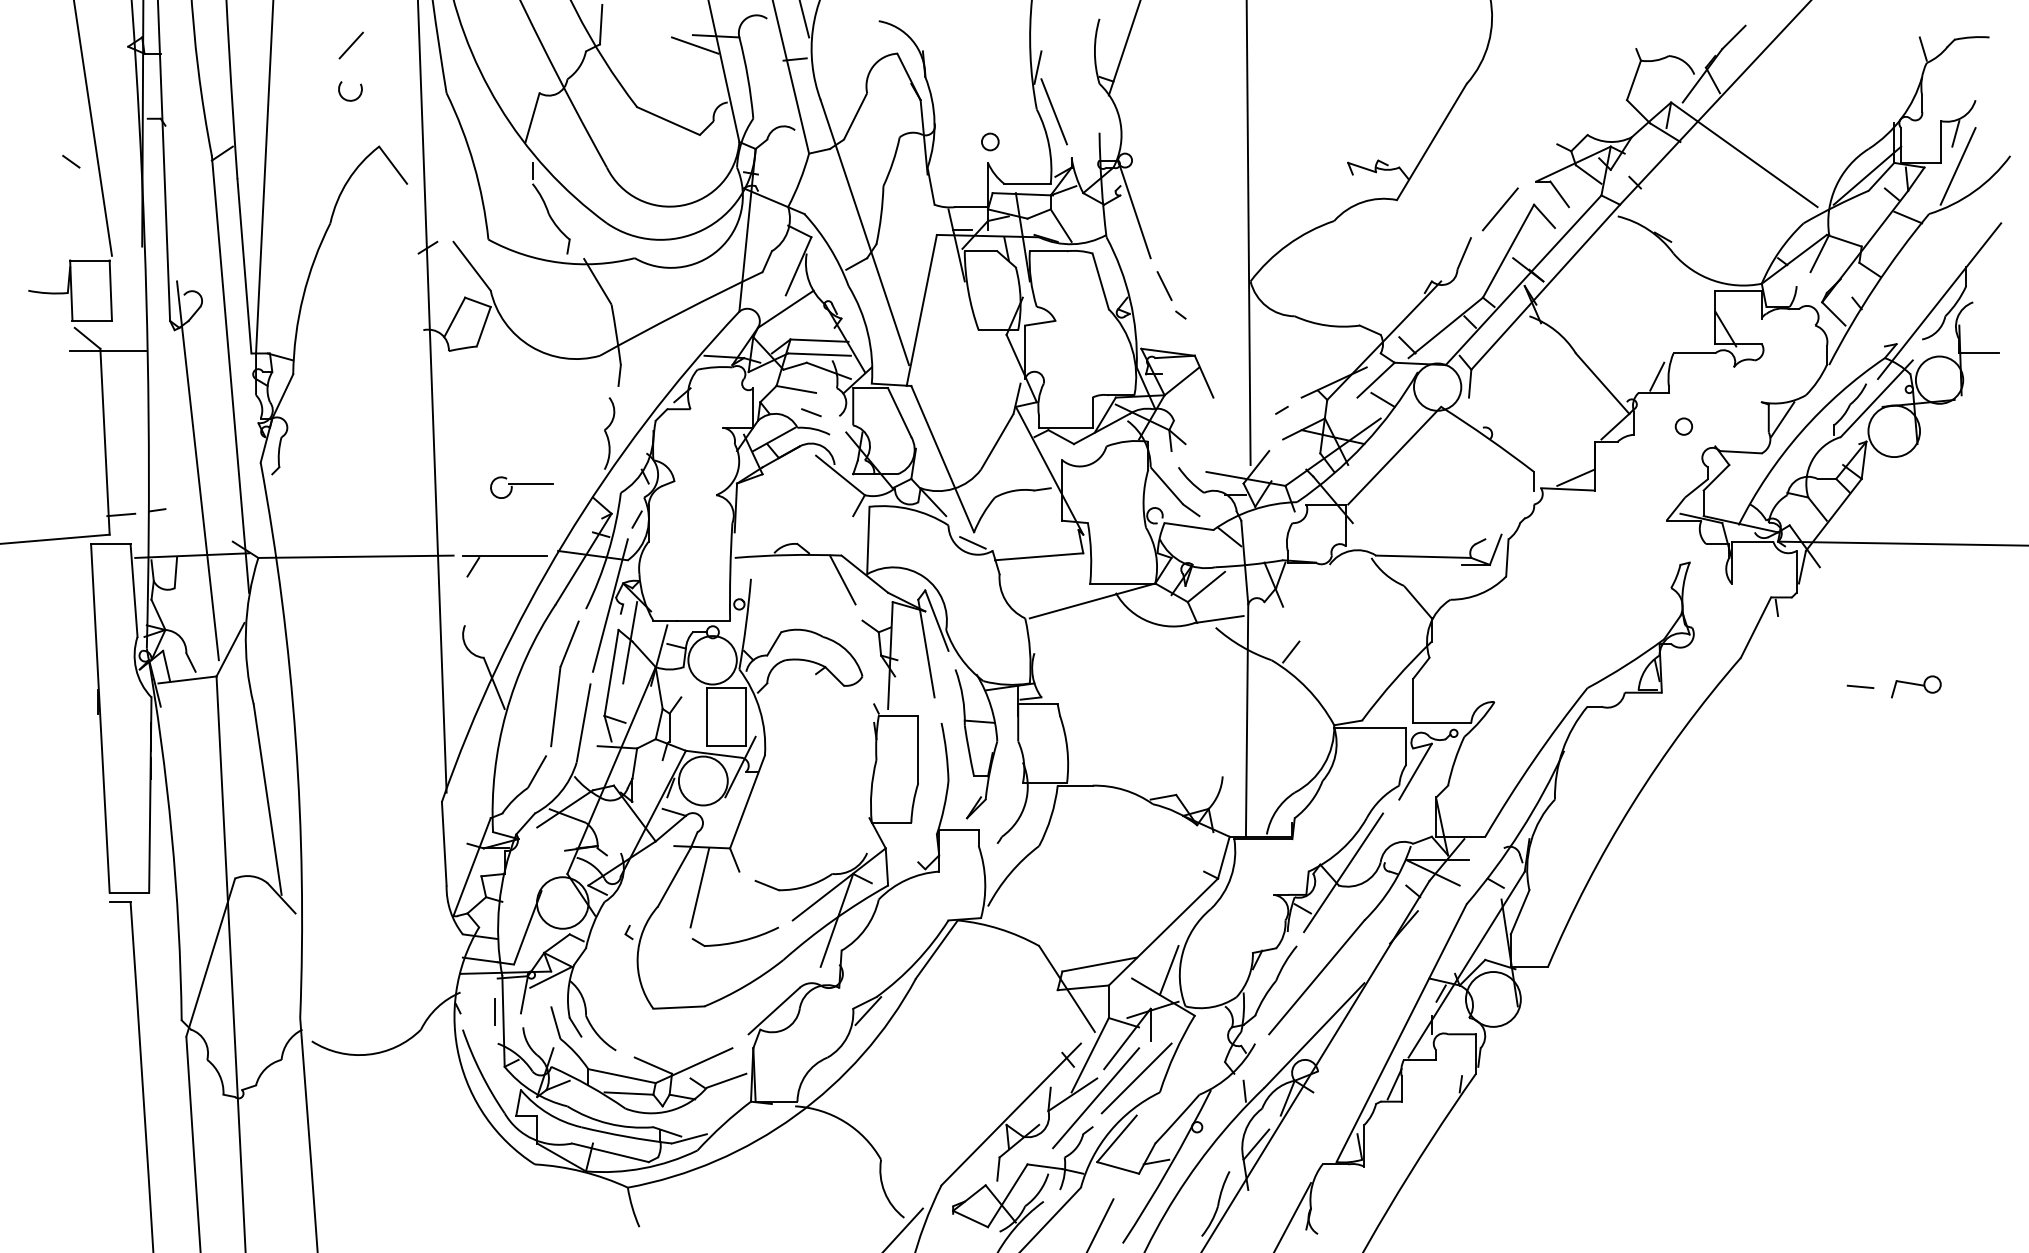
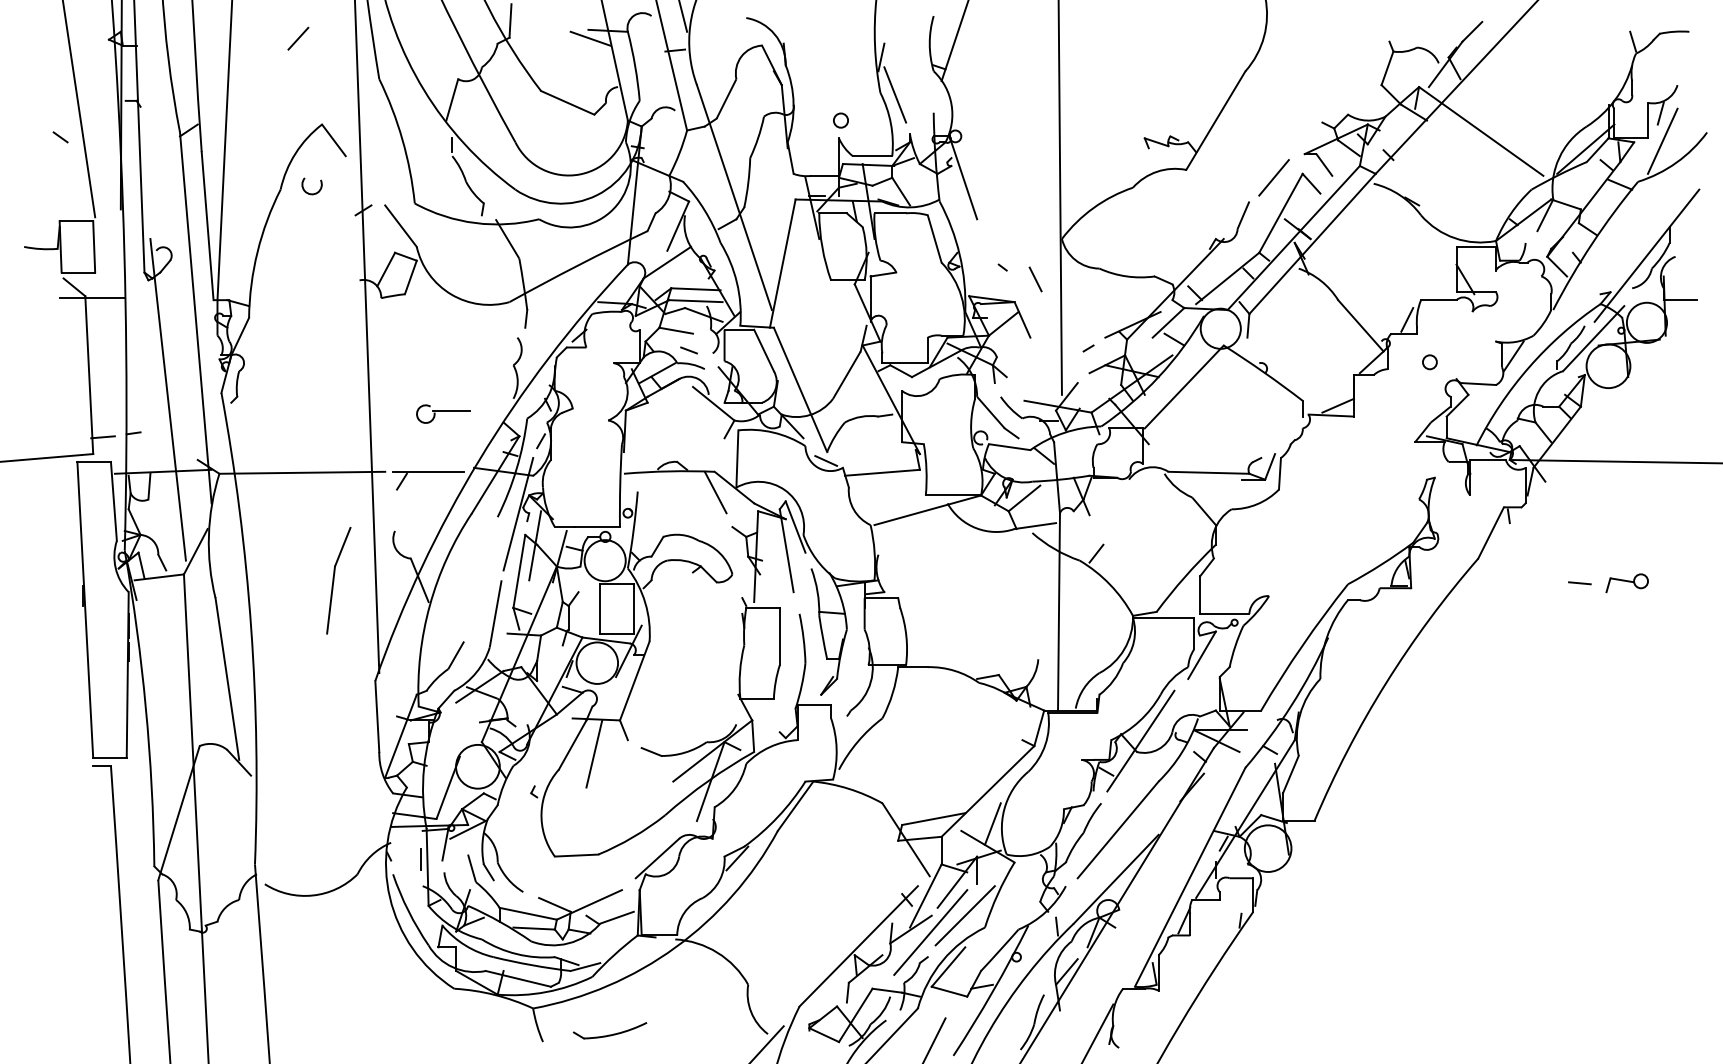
arc: (349, 99) -> (311, 193), moved
line: (1164, 285) -> (1035, 278), moved
part: (564, 683) -> (338, 580), moved
part: (734, 936) -> (609, 1030), moved

